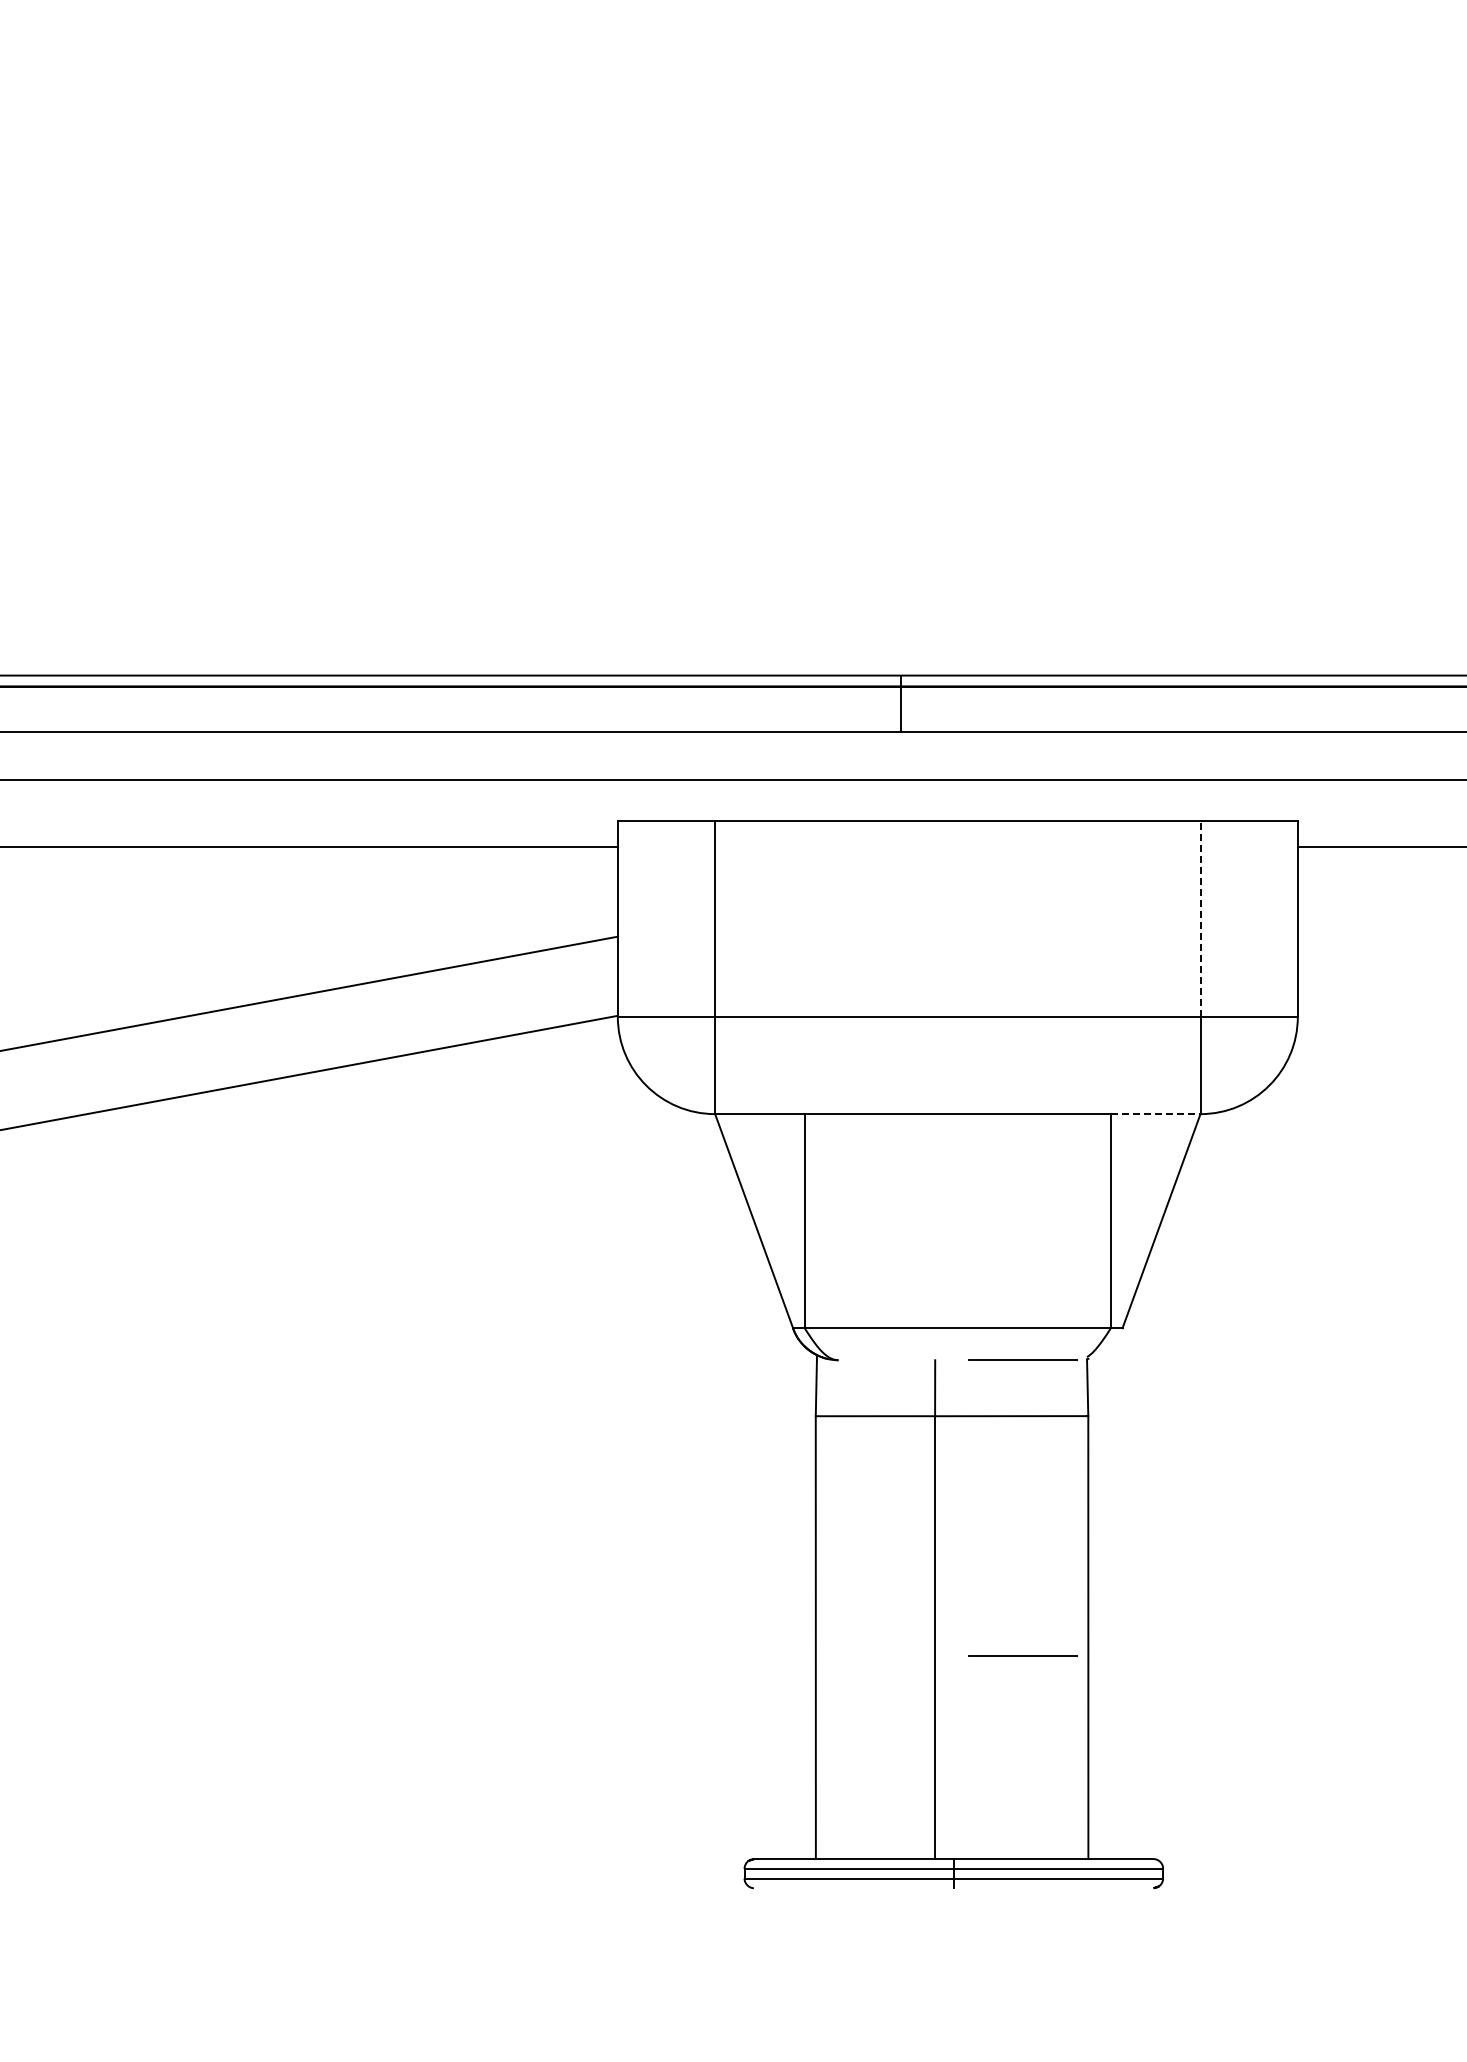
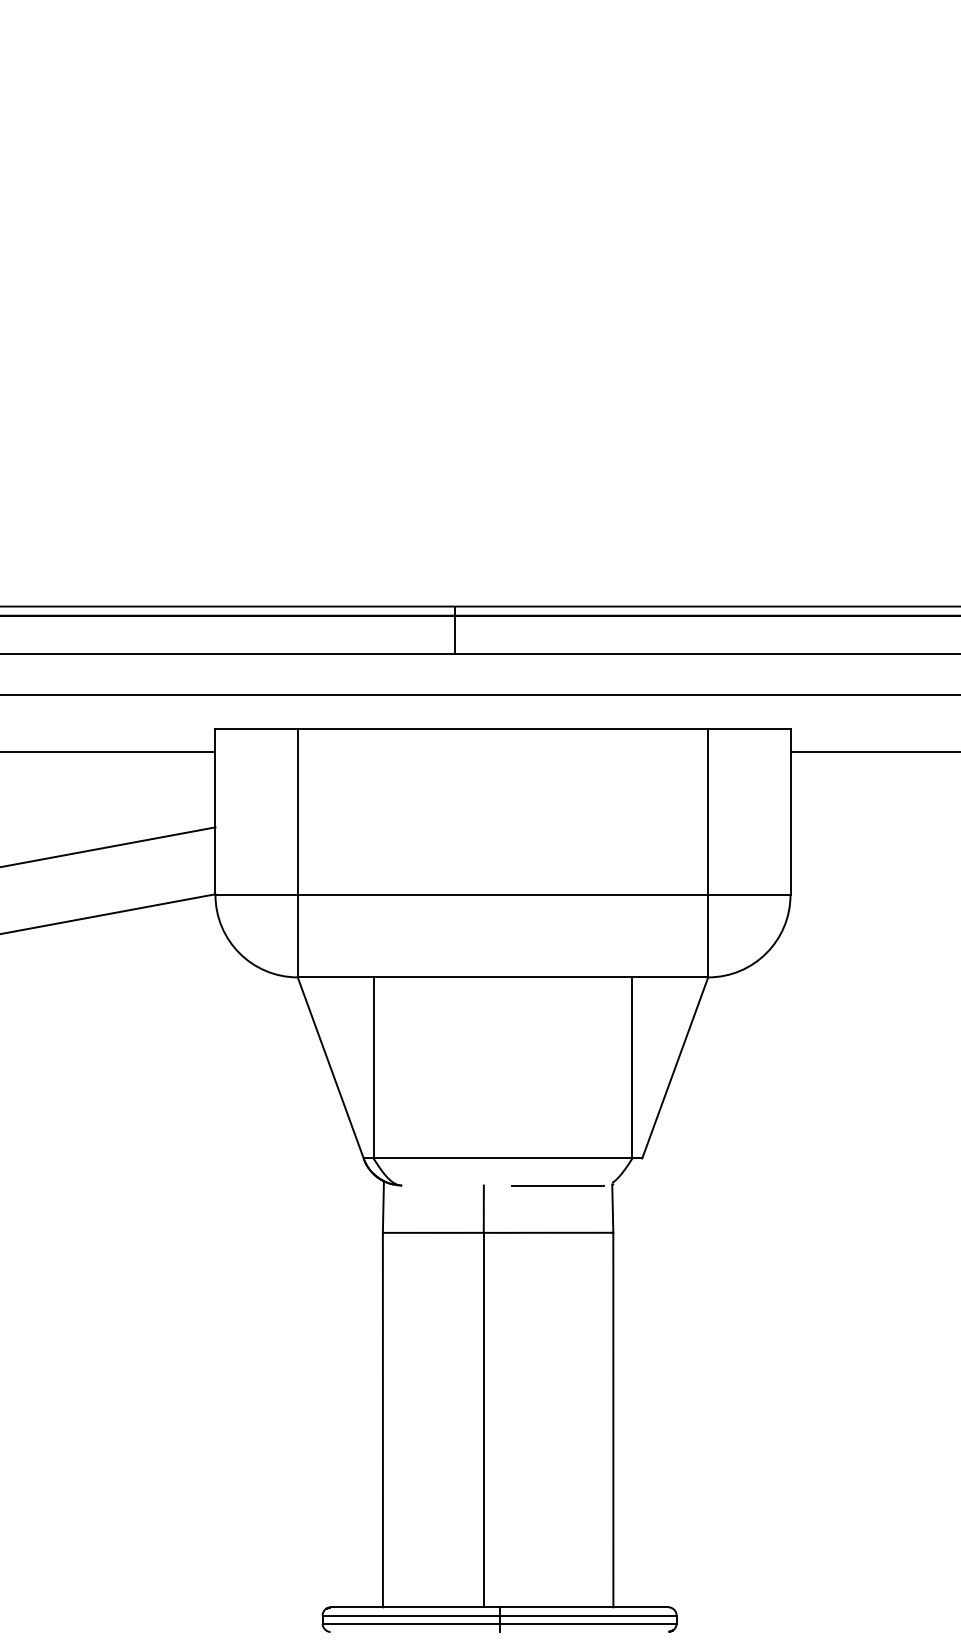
line: (1200, 918) -> (708, 811), dashed -> solid
line: (1155, 1114) -> (670, 977), dashed -> solid
line: (1022, 1655) -> (557, 1435), removed

